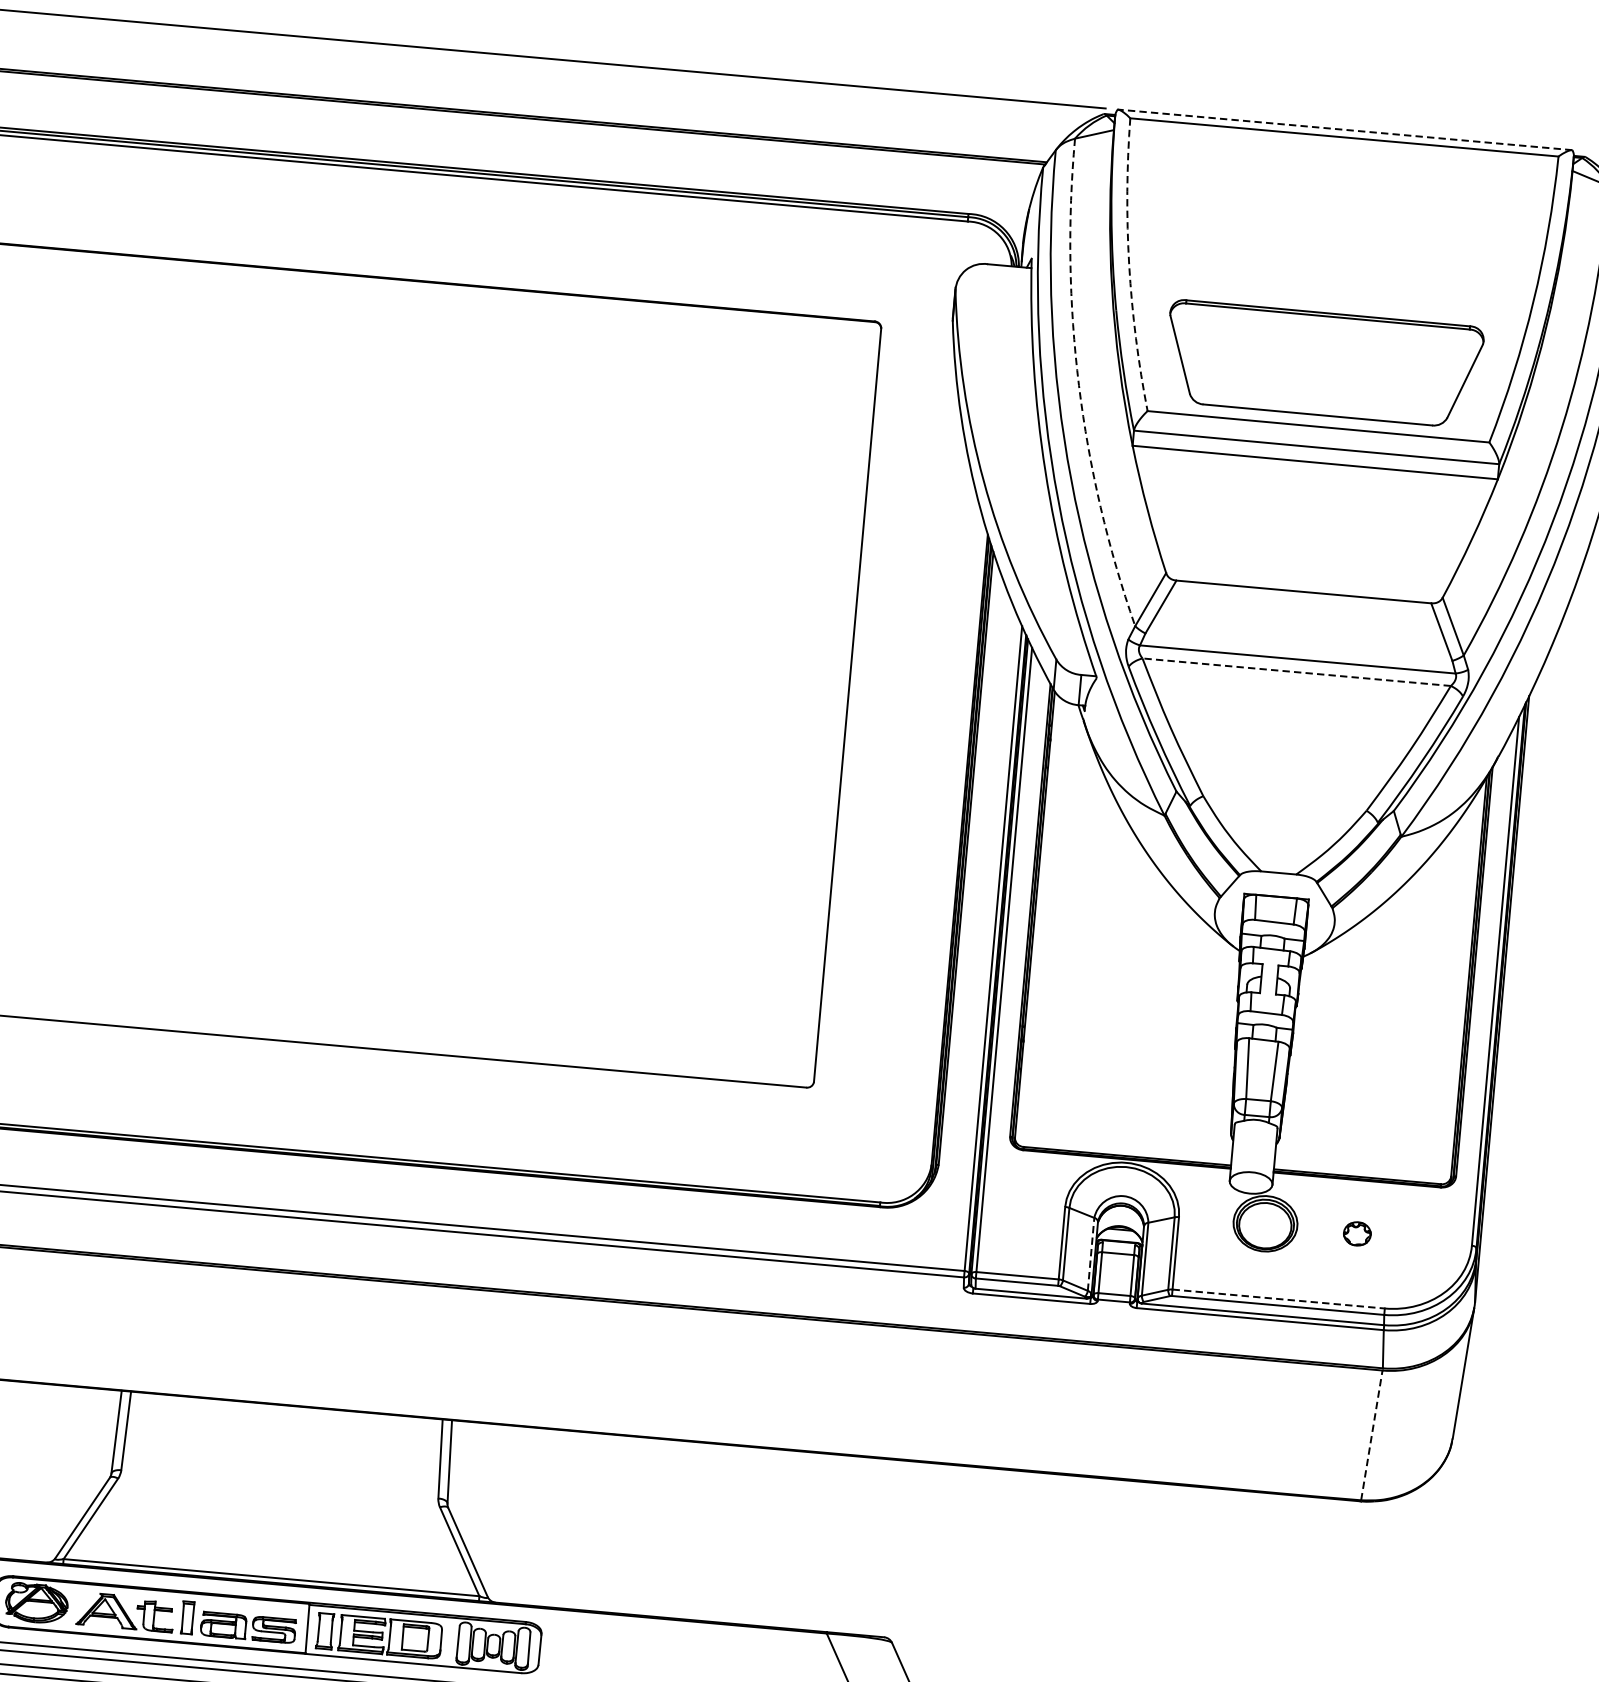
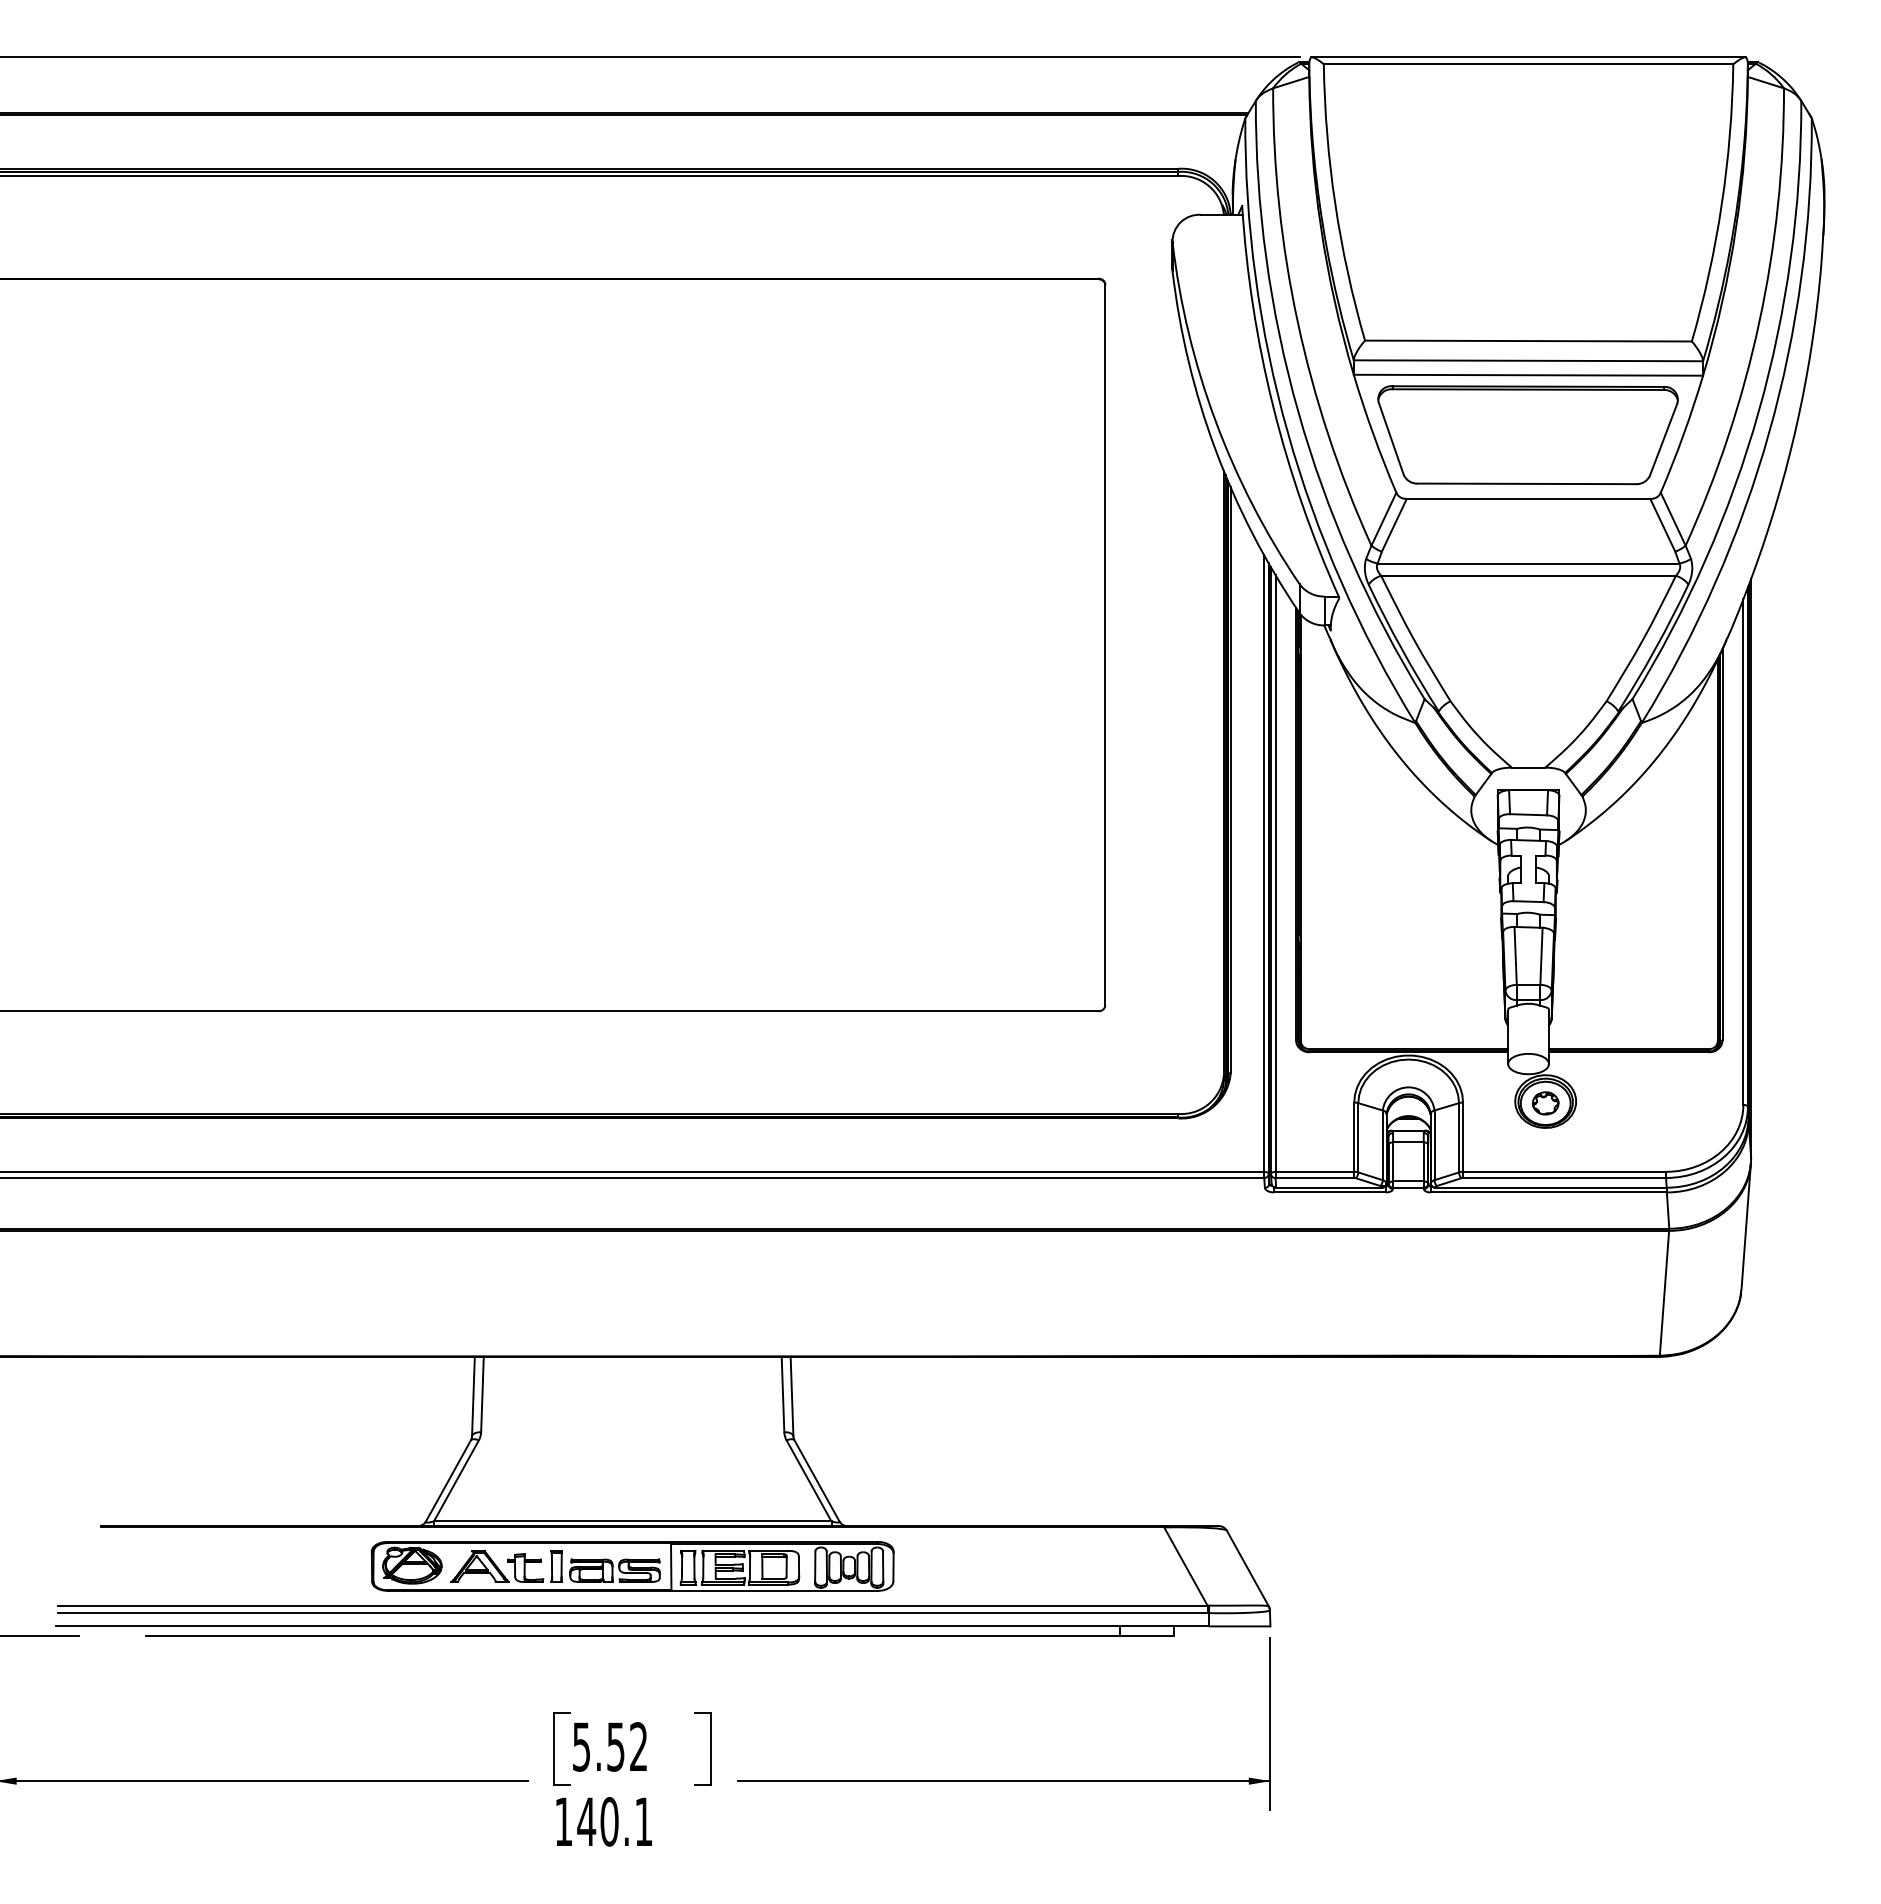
line: (1344, 130) -> (1528, 57), dashed -> solid
arc: (1129, 264) -> (1335, 203), dashed -> solid
part: (1323, 364) -> (1527, 435), moved
arc: (1078, 385) -> (1297, 322), dashed -> solid
line: (1296, 671) -> (1528, 575), dashed -> solid
part: (1357, 1233) -> (1545, 1103), moved
line: (1090, 1254) -> (1382, 1145), dashed -> solid
line: (1279, 1298) -> (1565, 1171), dashed -> solid
line: (1371, 1435) -> (1664, 1293), dashed -> solid

